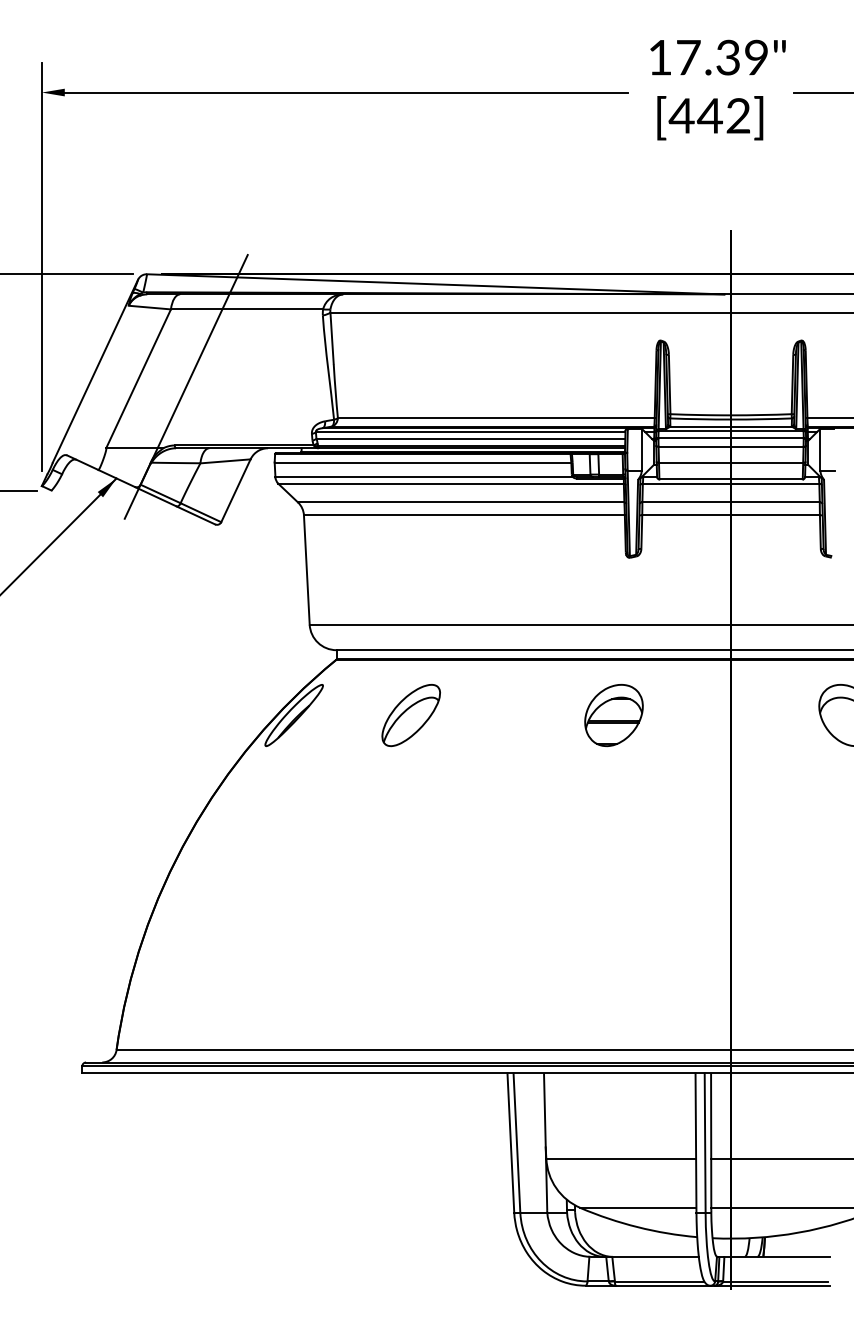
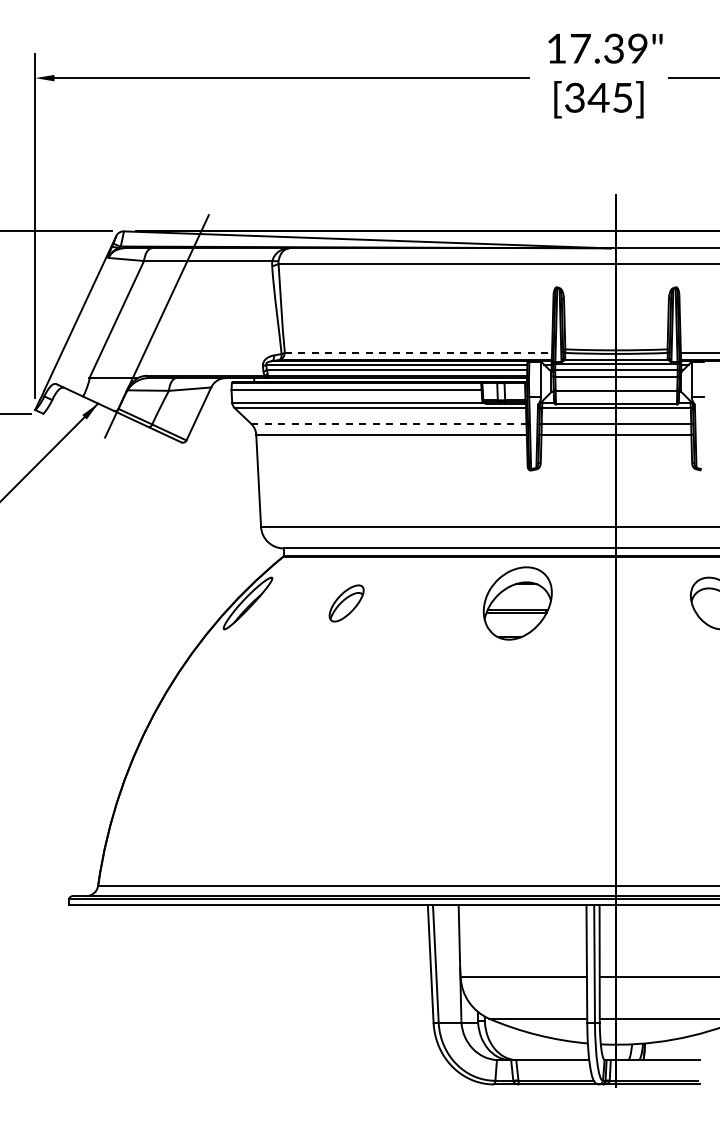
text: (708, 115) -> (597, 97), [442] -> [345]
line: (496, 417) -> (418, 352), solid -> dashed
line: (460, 502) -> (388, 423), solid -> dashed
part: (410, 715) -> (346, 603), size x0.7
part: (613, 715) -> (517, 603), size x1.4

